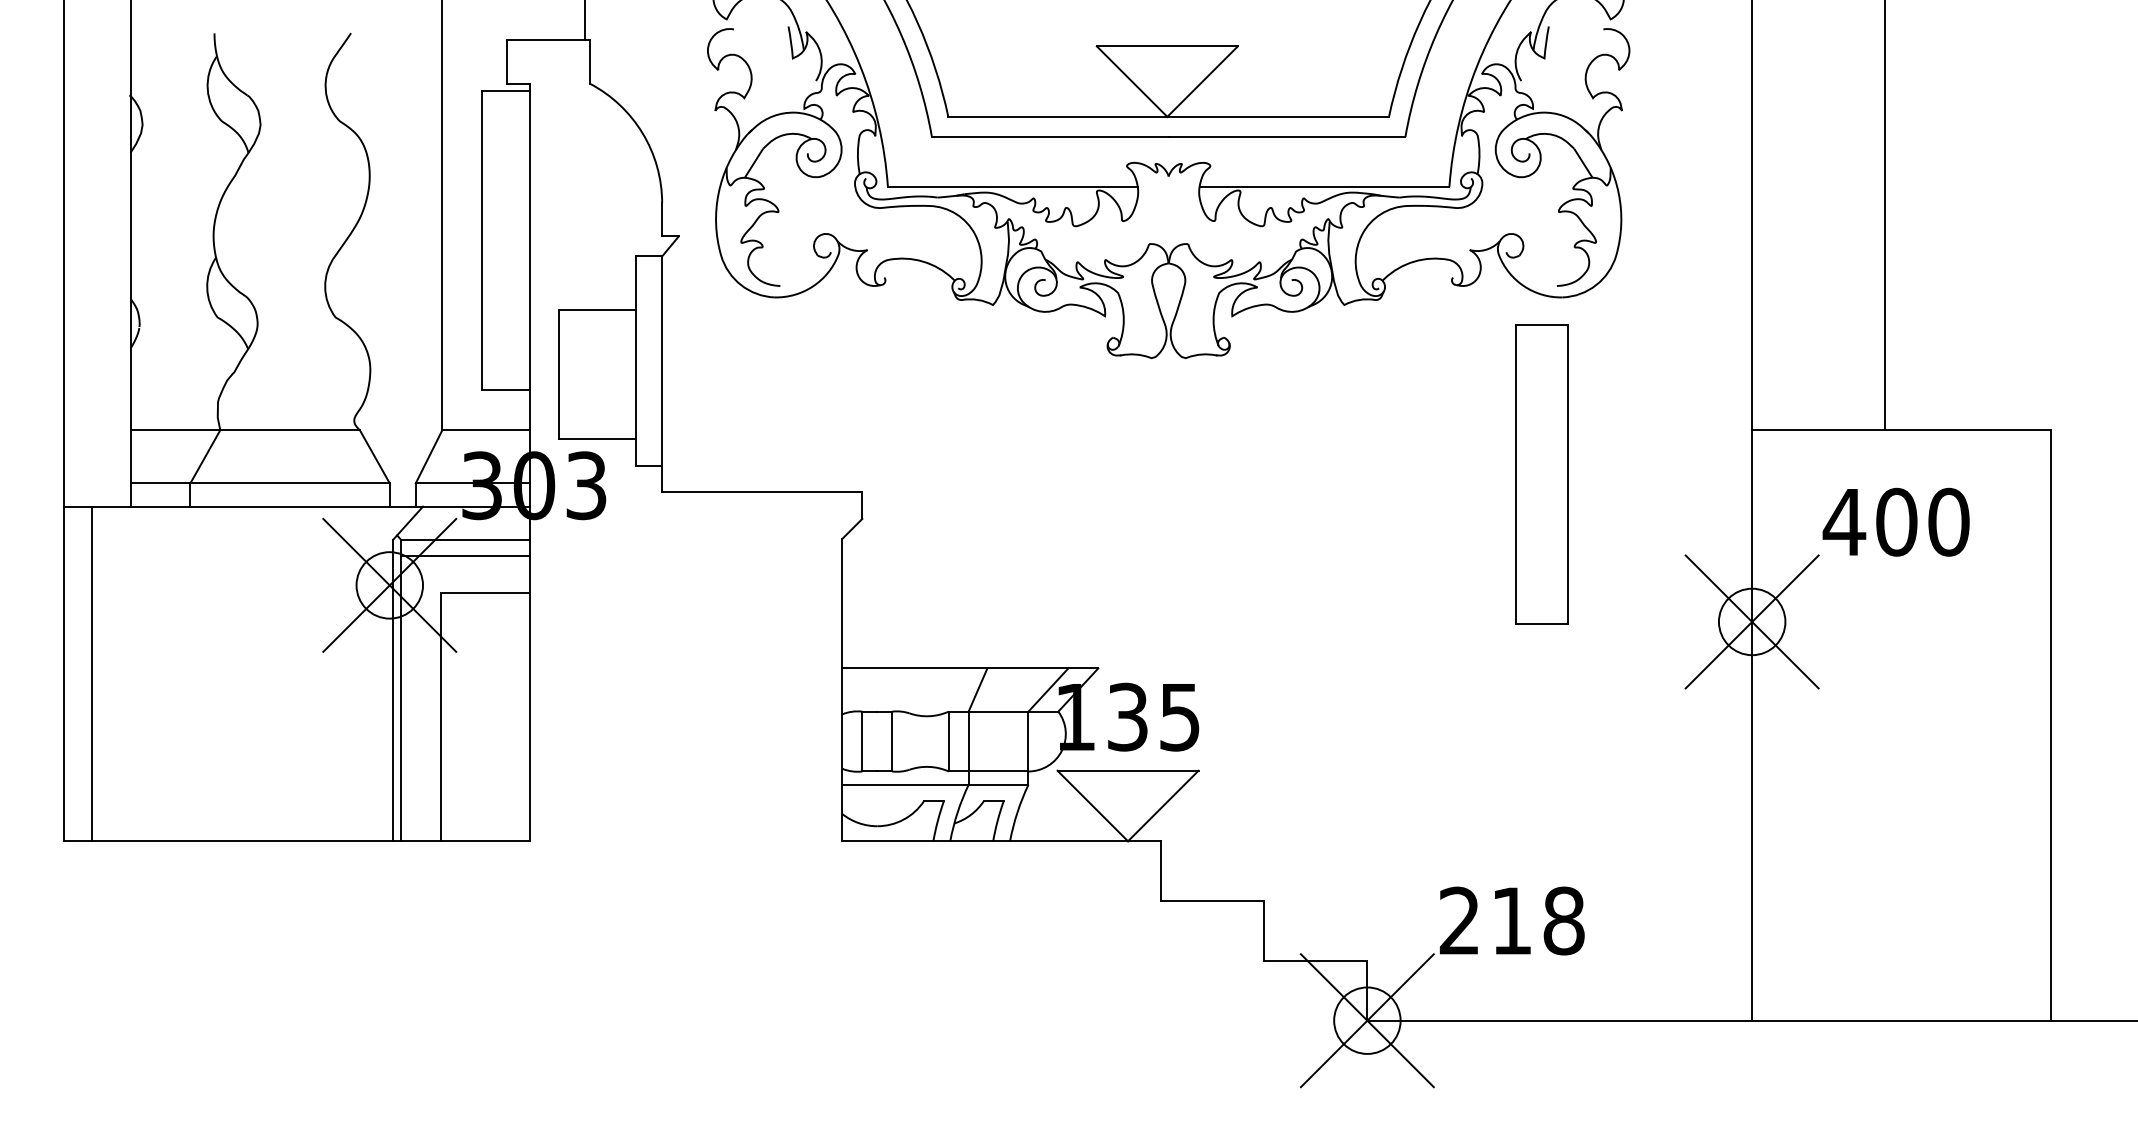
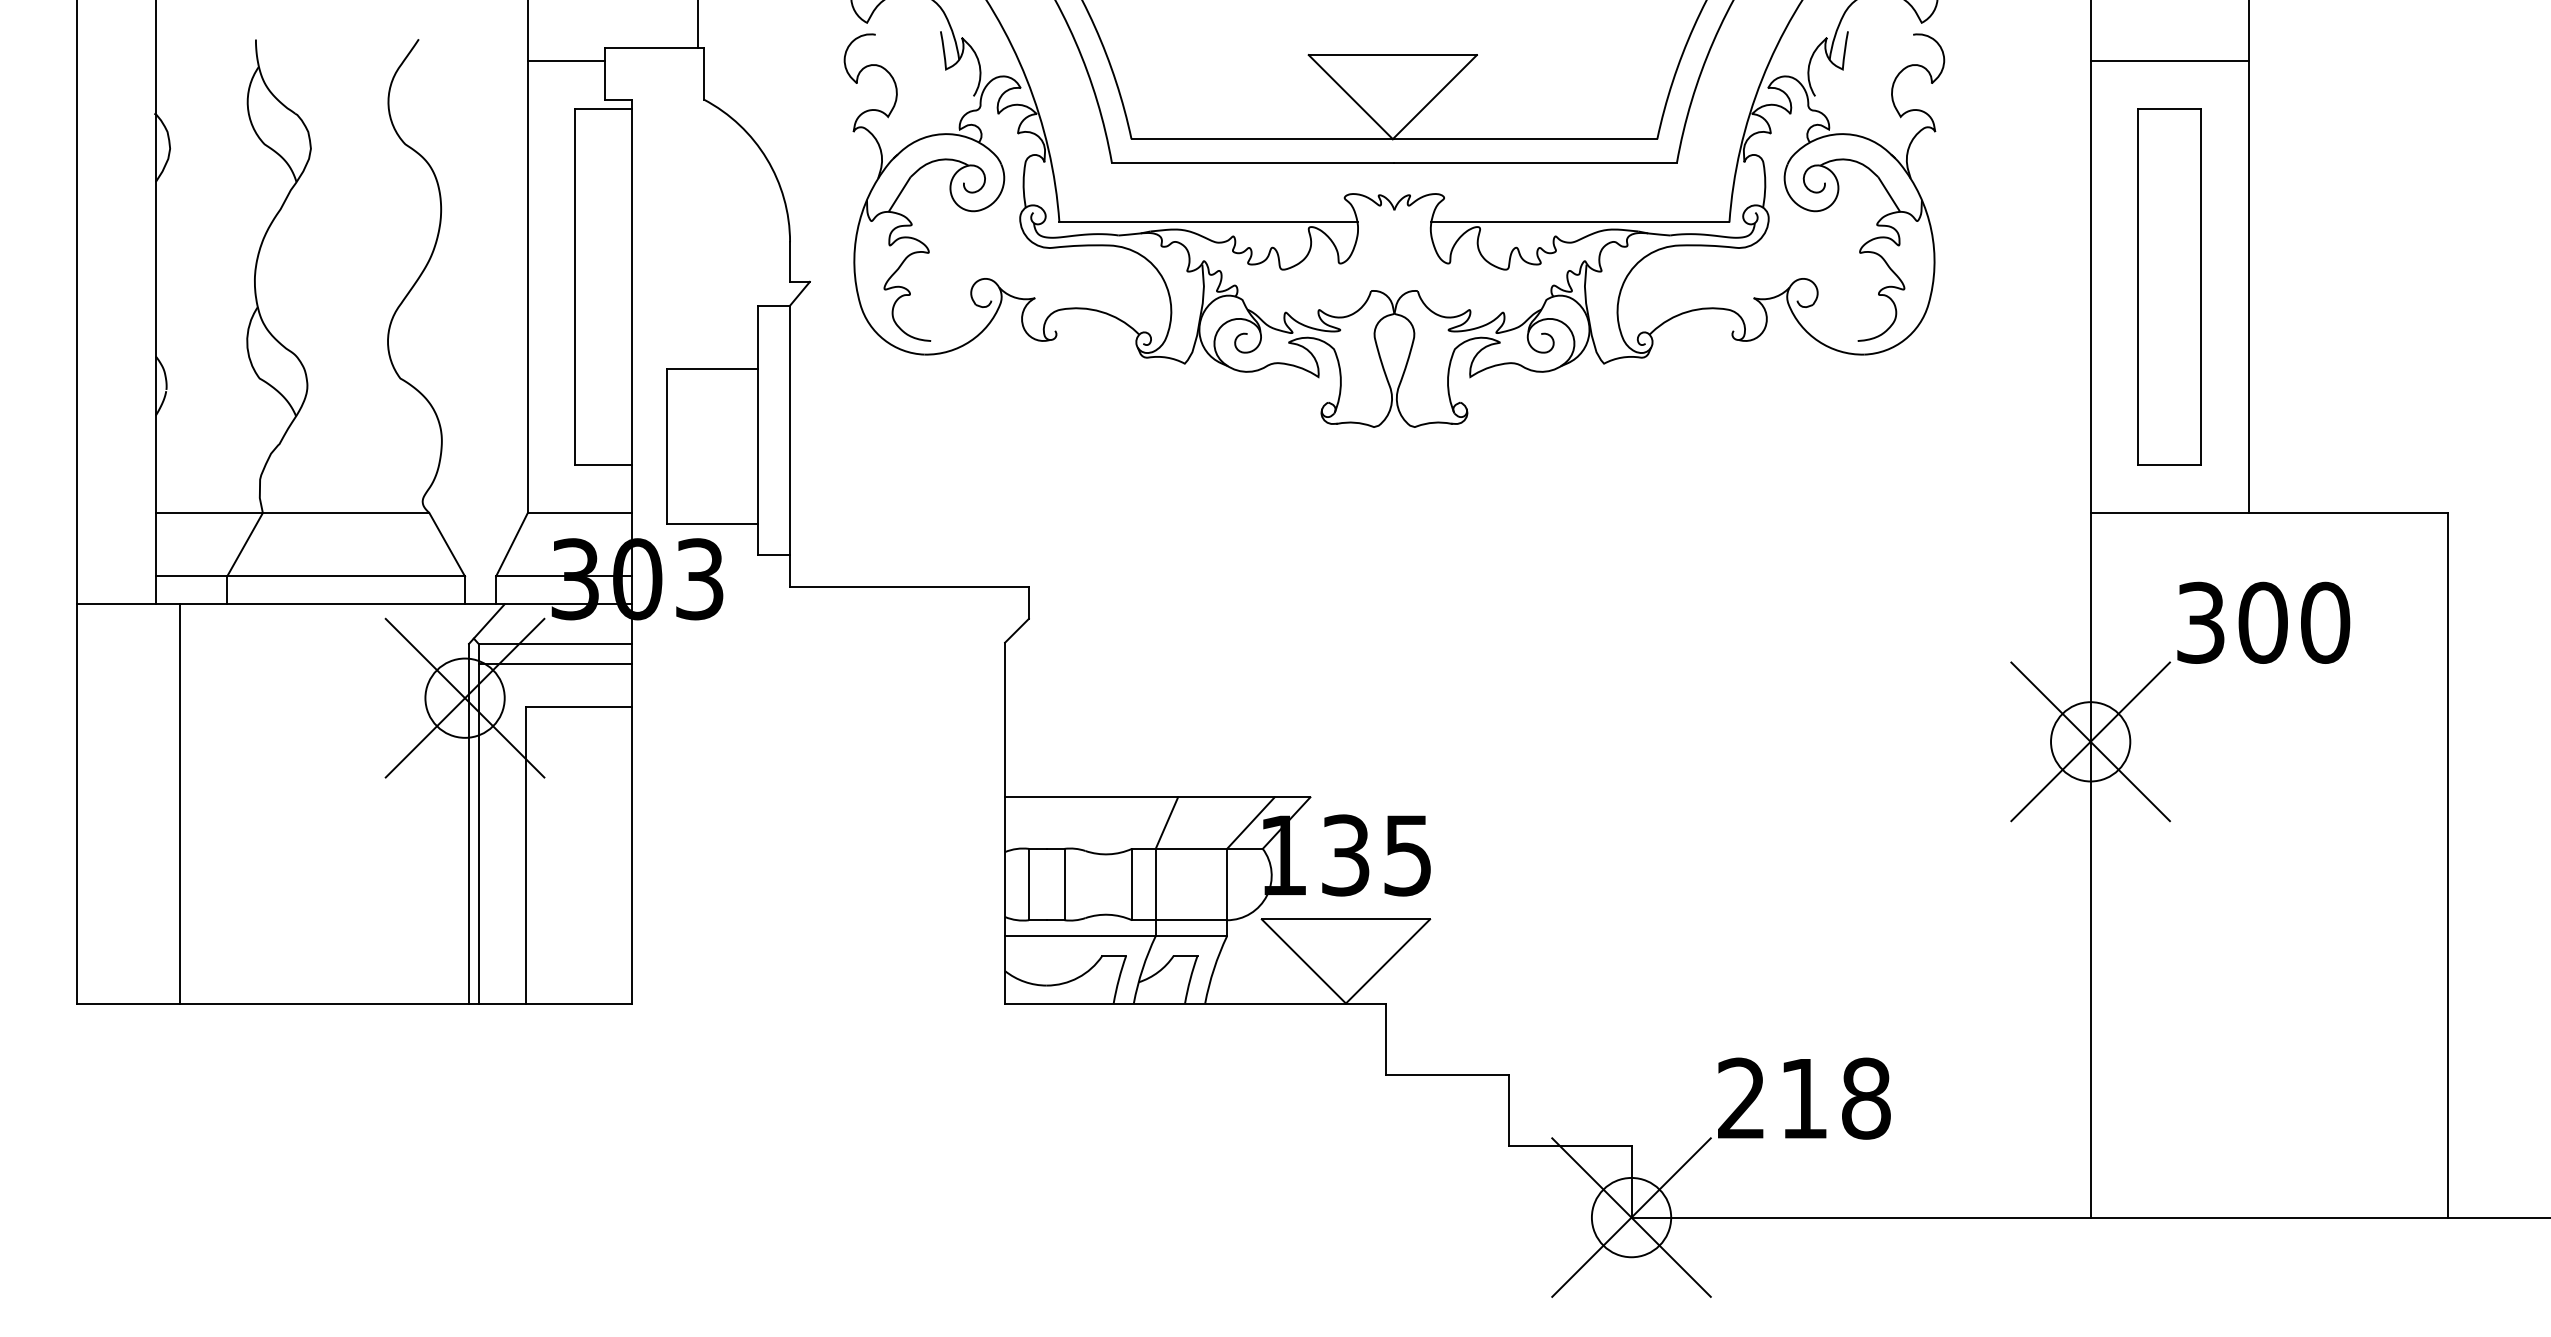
line: (473, 51) -> (565, 61), added
line: (1818, 51) -> (2169, 61), added
part: (1541, 474) -> (2169, 286), moved
text: (1844, 521) -> (2200, 622), 400 -> 300
line: (91, 673) -> (179, 803), moved

